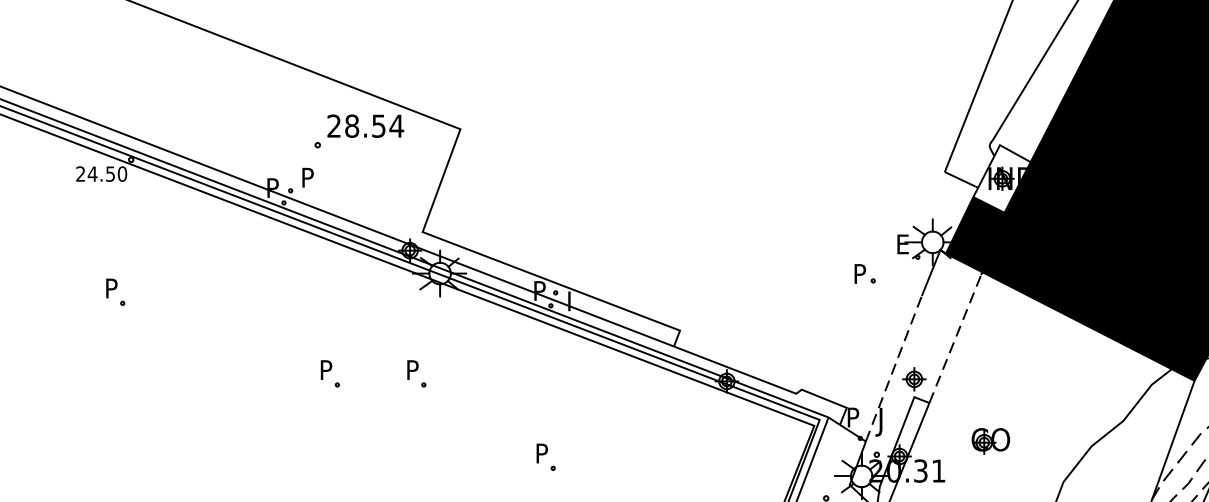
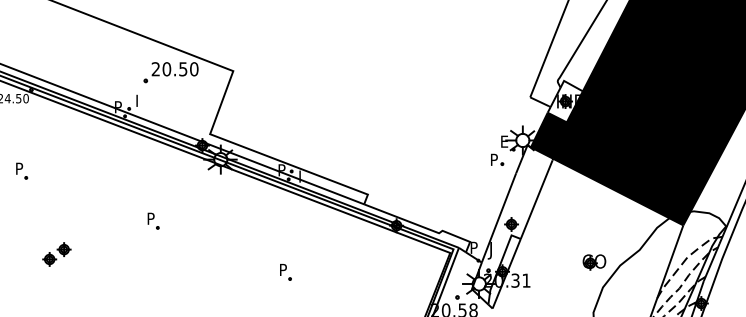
text: (374, 126) -> (180, 69), 28.54 -> 20.50
text: (309, 172) -> (140, 97), P -> I
part: (865, 273) -> (497, 159), moved
line: (955, 338) -> (536, 199), dashed -> solid
line: (893, 369) -> (498, 218), dashed -> solid
part: (416, 372) -> (206, 220), removed
part: (172, 428) -> (56, 254), added
part: (990, 441) -> (594, 262), moved

